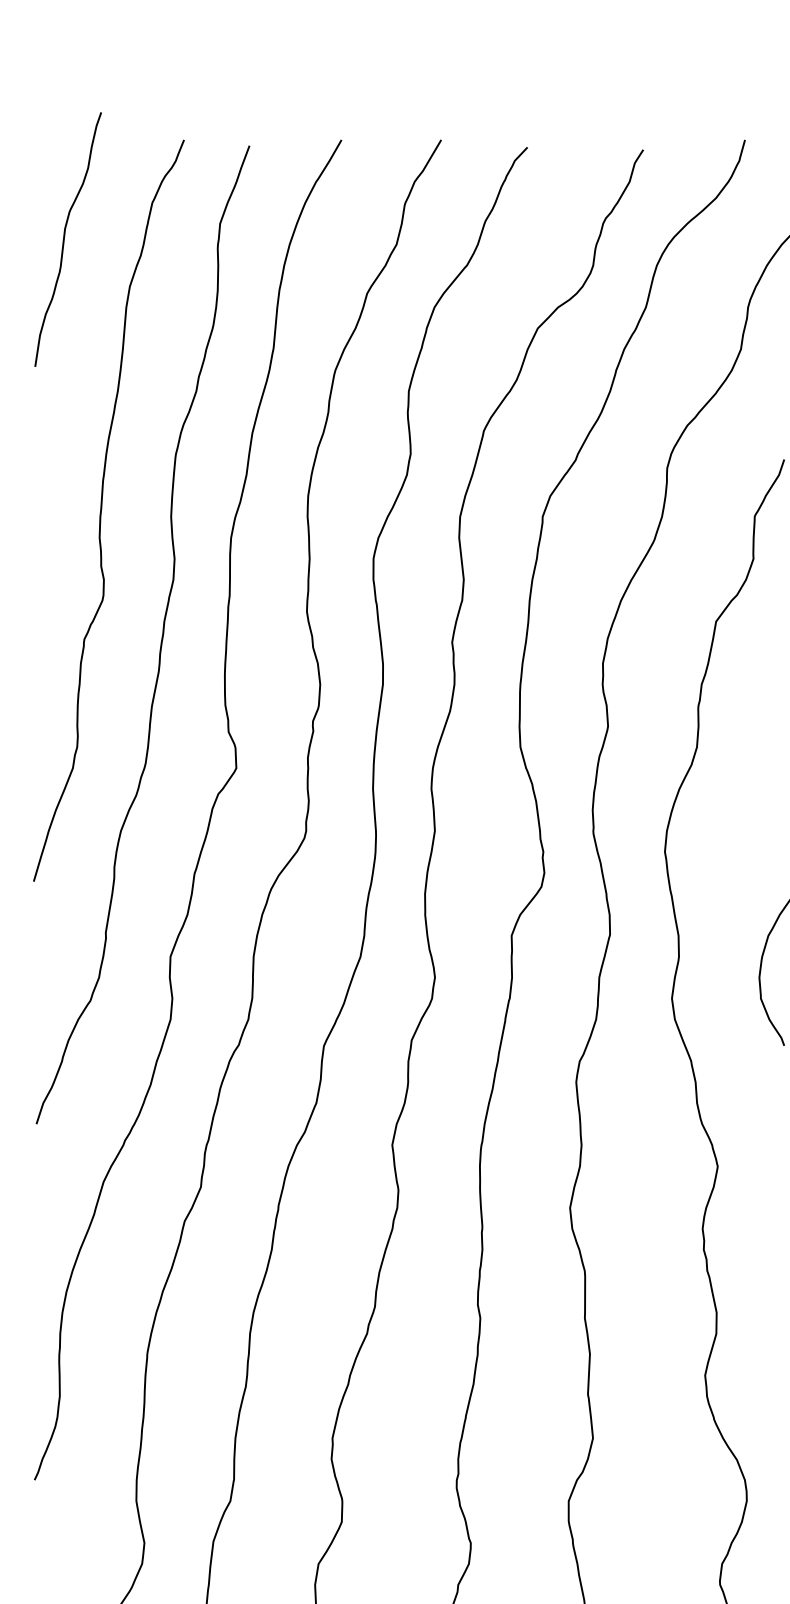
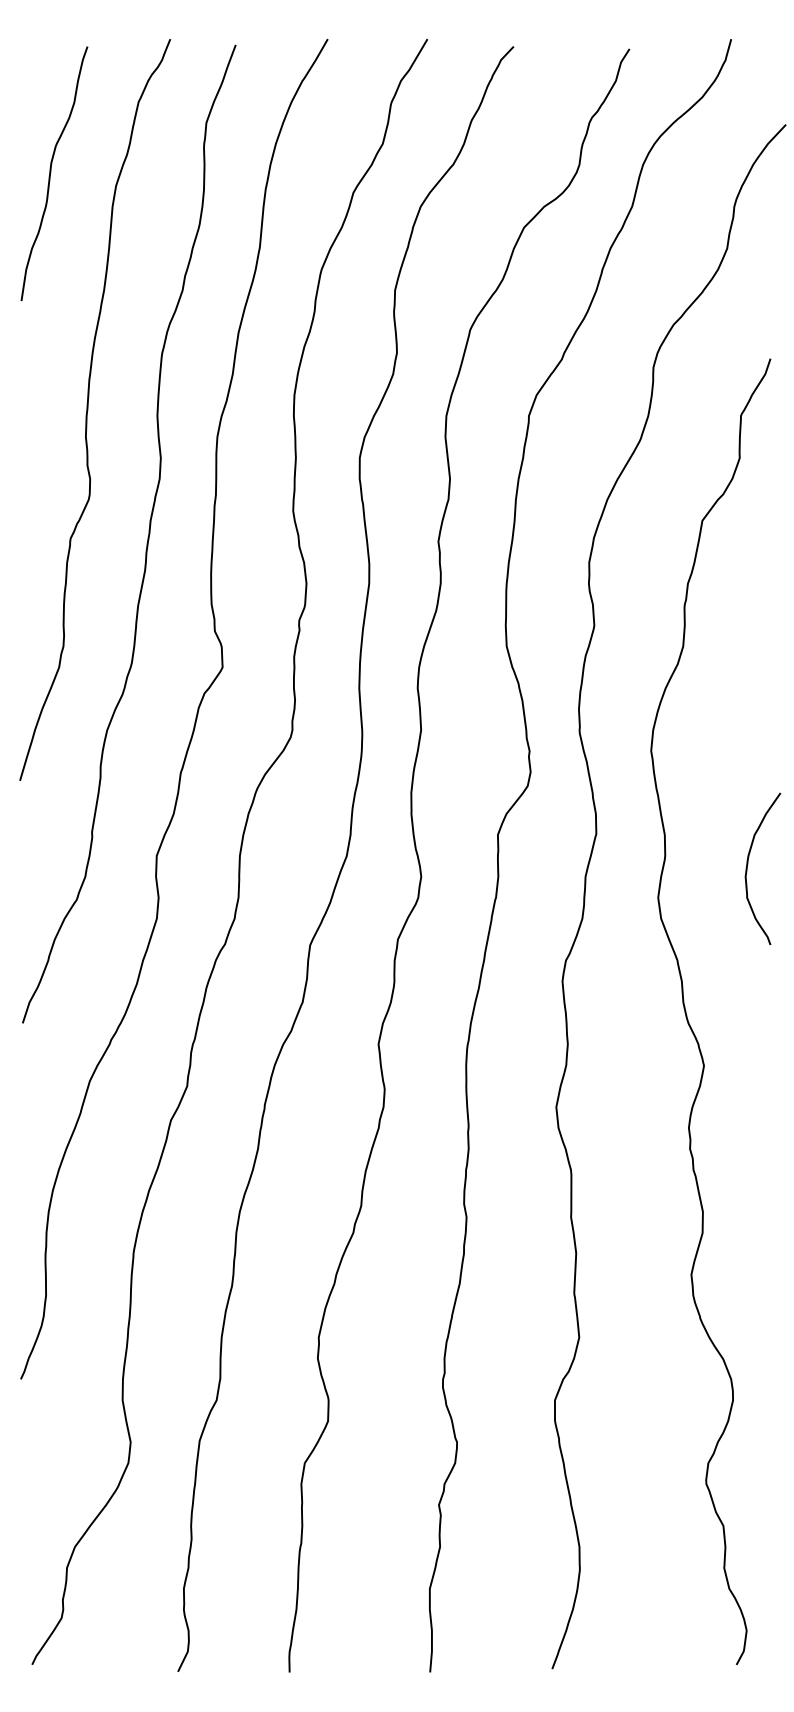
curve: (65, 238) -> (51, 172), moved

